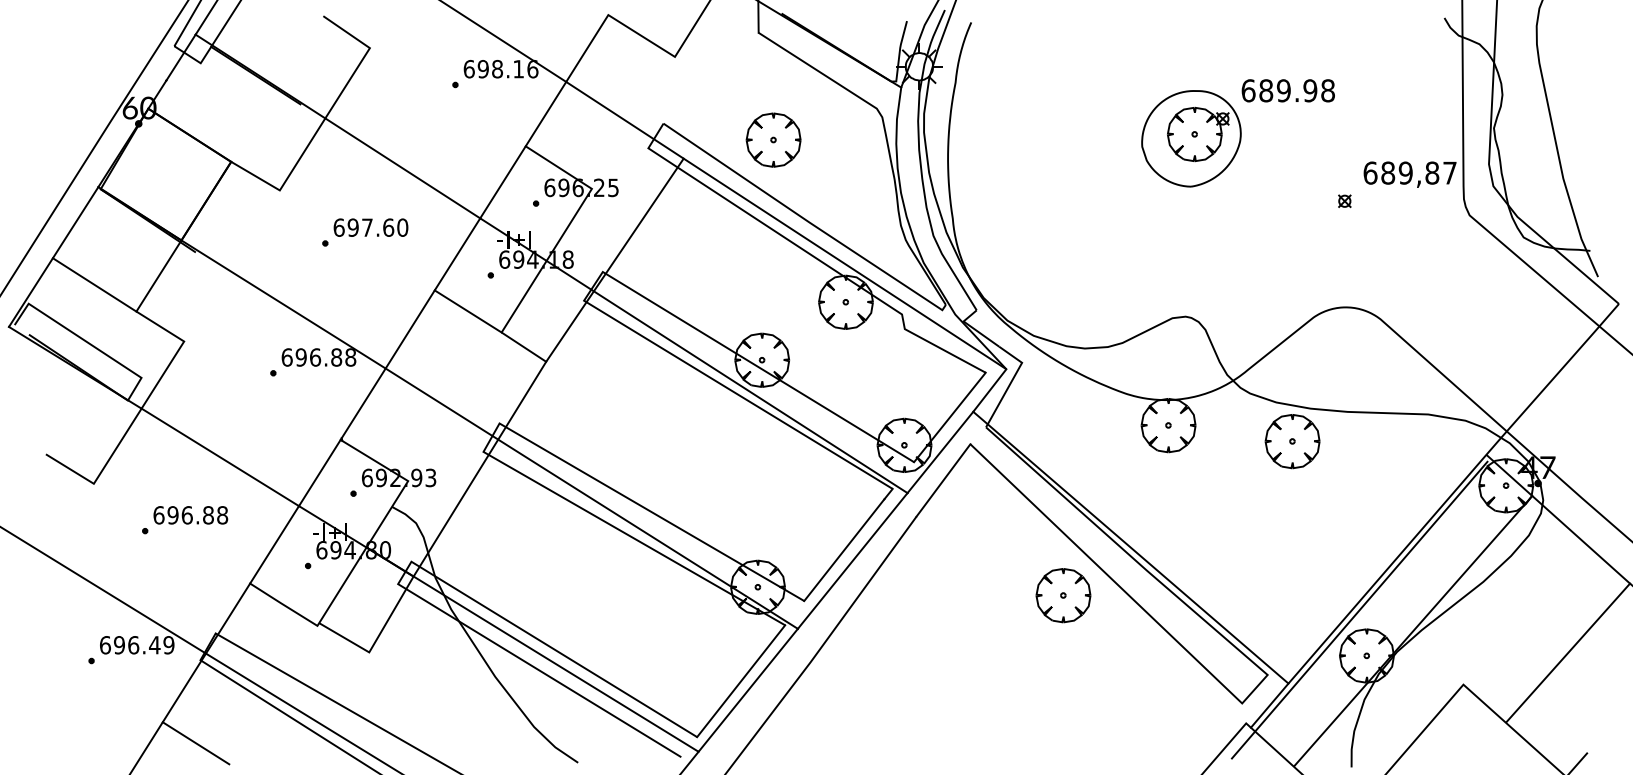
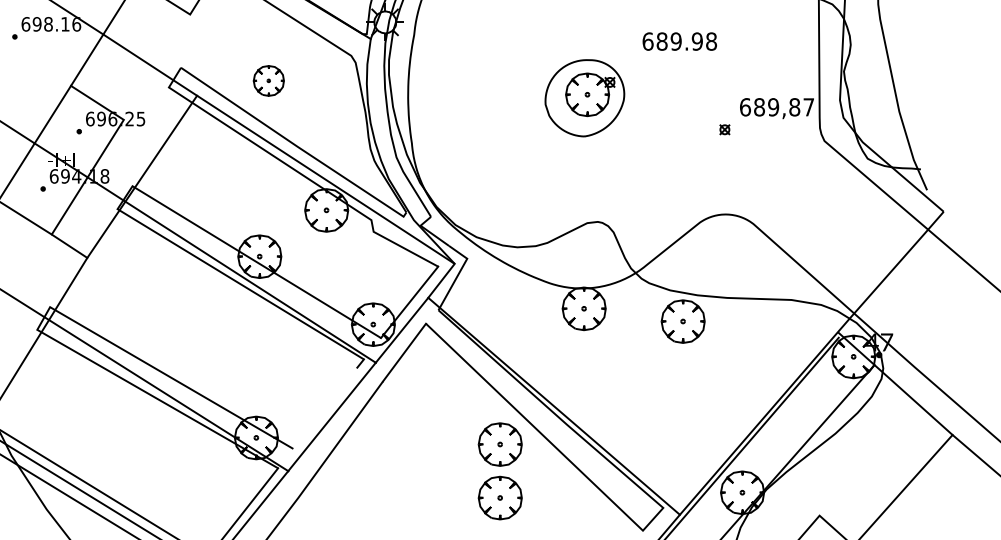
part: (1191, 138) -> (584, 98), moved
part: (773, 139) -> (268, 80), size x0.7
line: (844, 550) -> (325, 408), removed
part: (1063, 662) -> (500, 497), added

